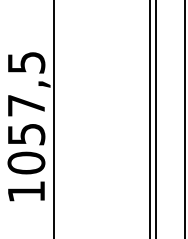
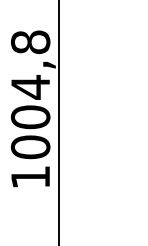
text: (26, 98) -> (30, 79), 1057,5 -> 1004,8

